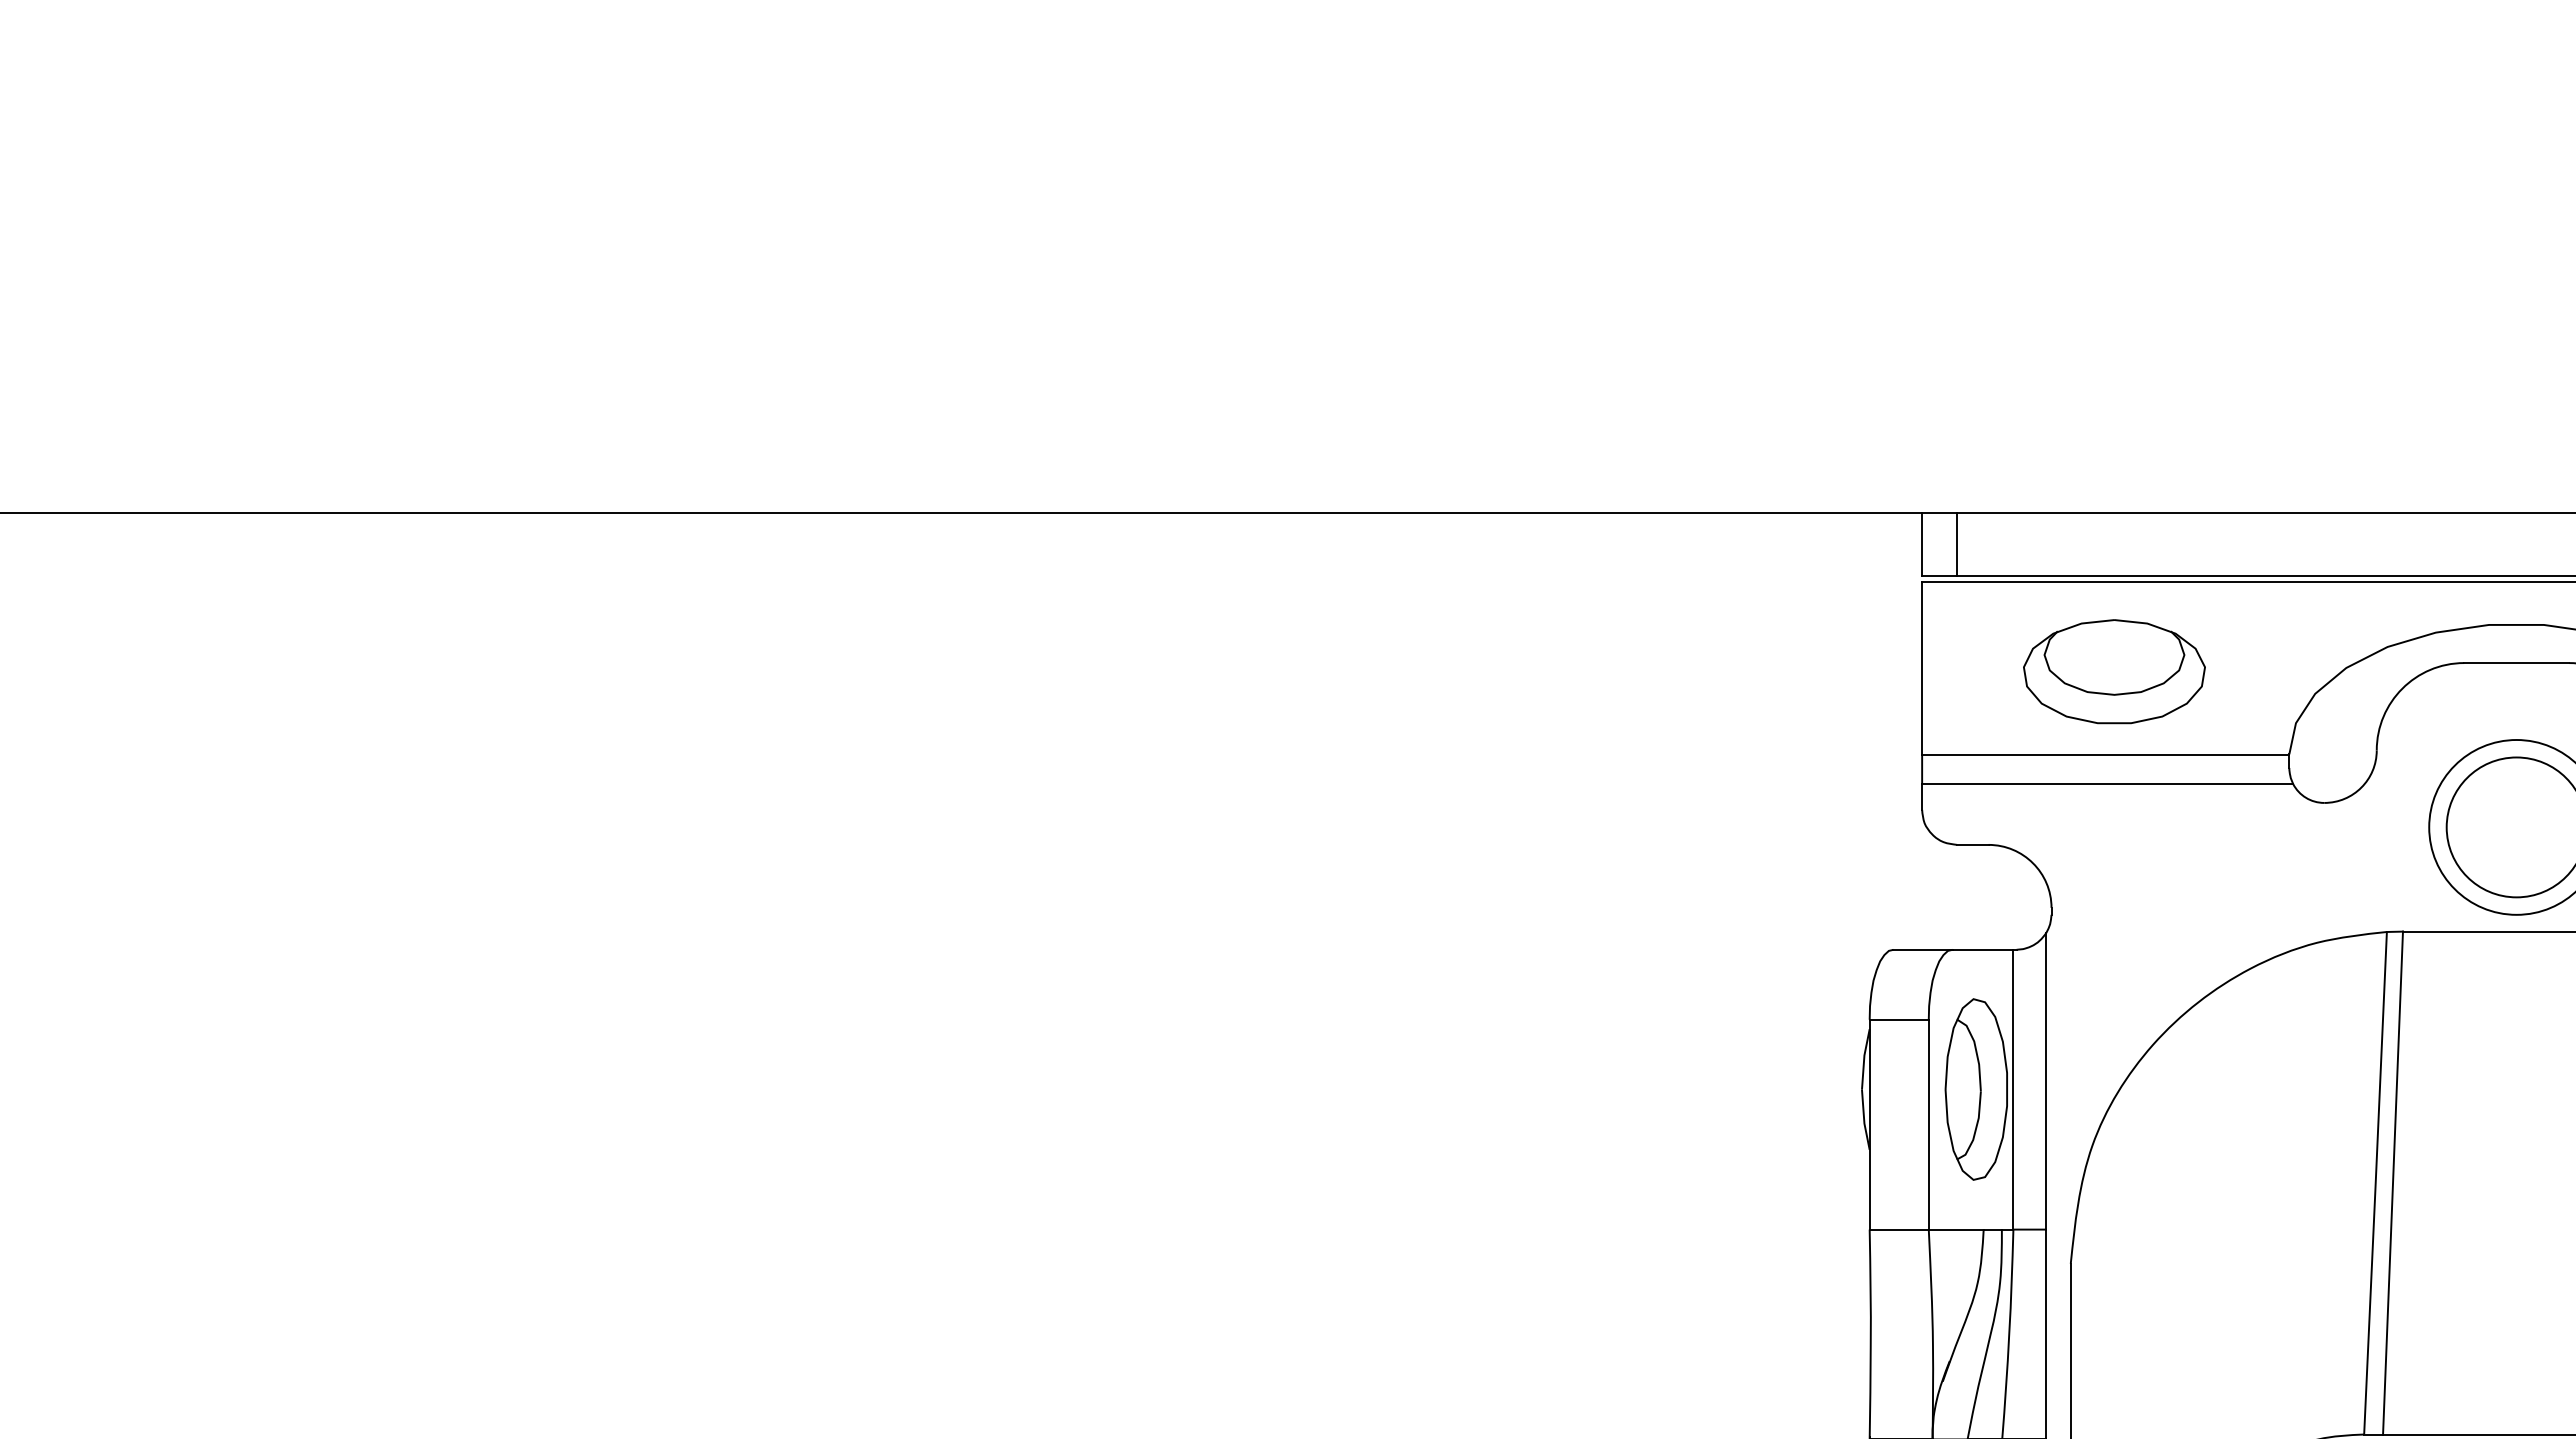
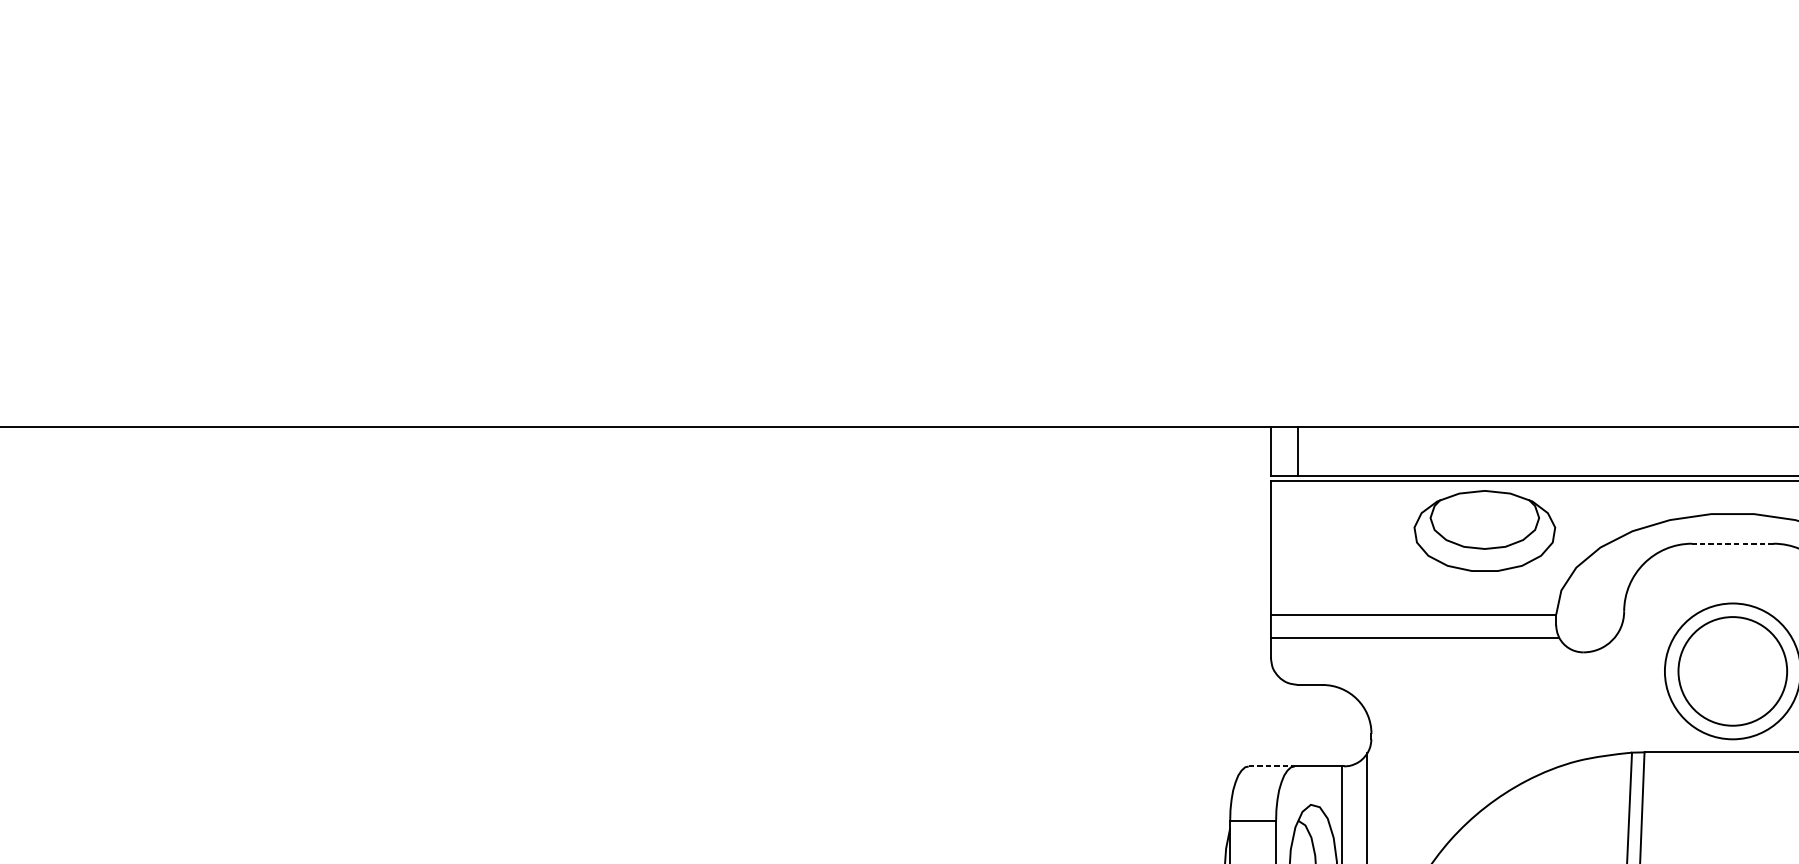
line: (2516, 663) -> (1732, 544), solid -> dashed
part: (2114, 671) -> (1484, 530), moved
line: (1923, 949) -> (1272, 766), solid -> dashed

